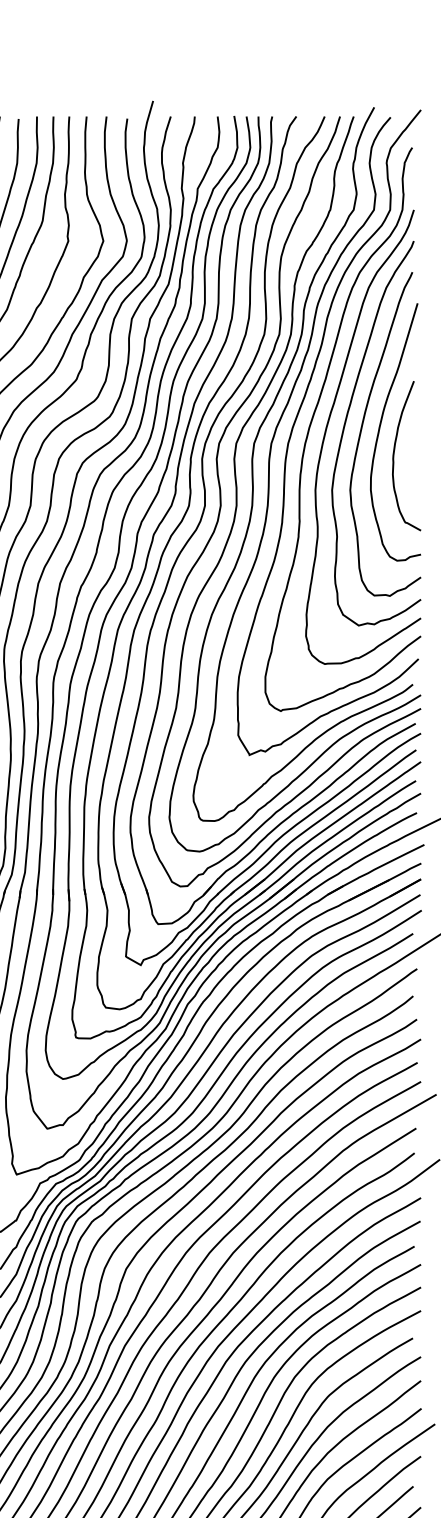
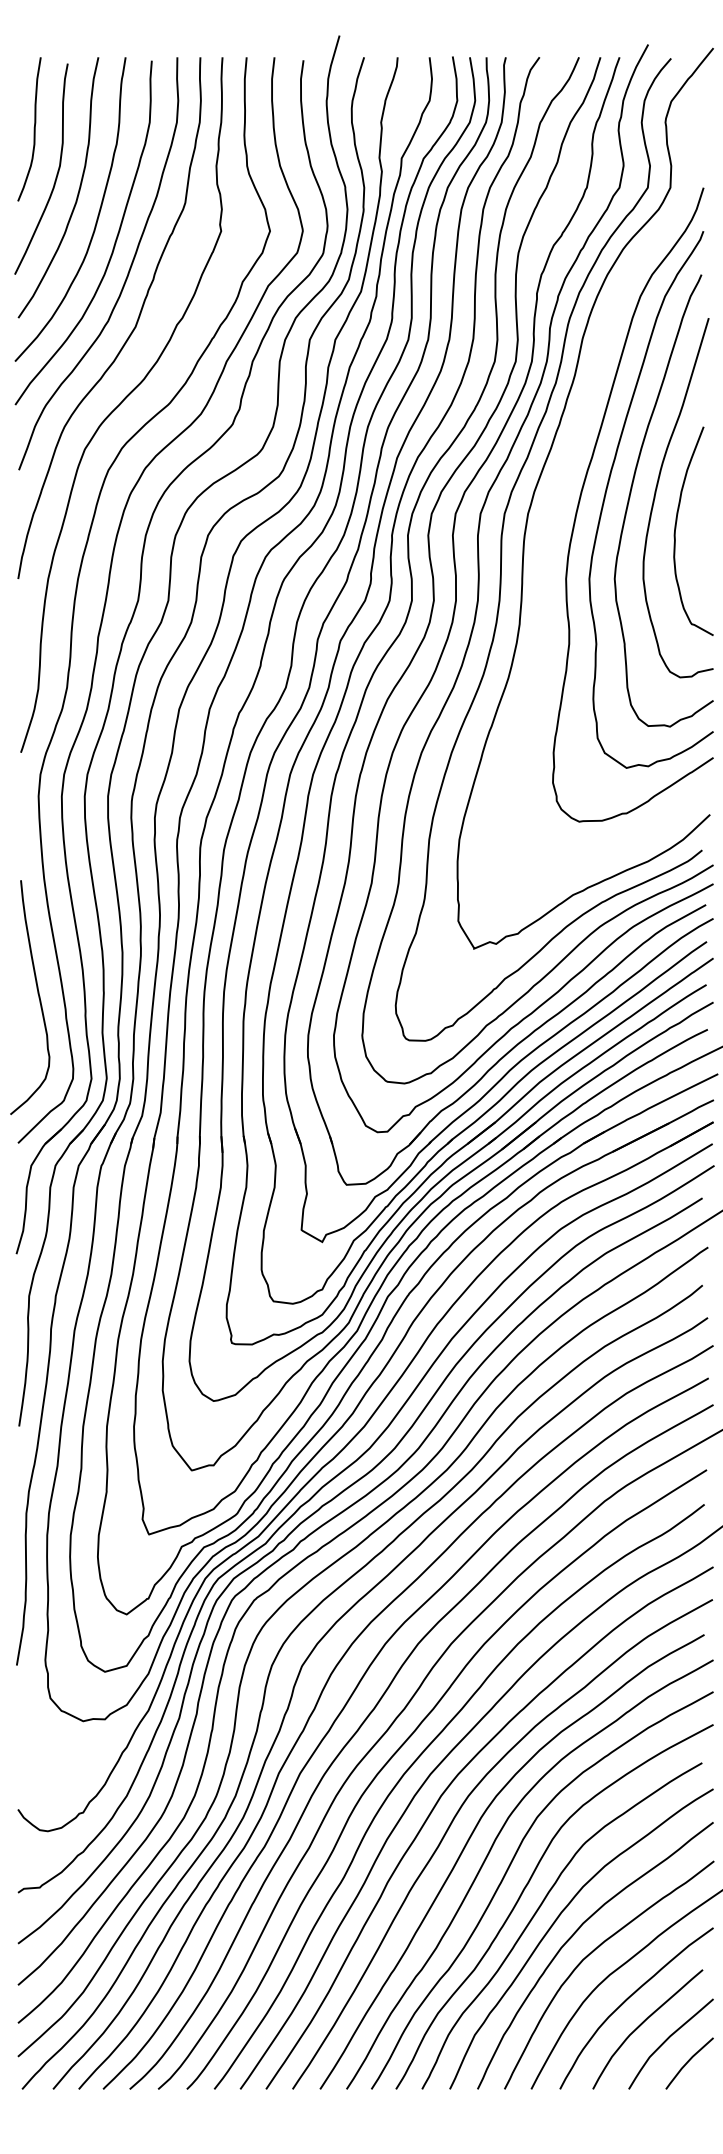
curve: (312, 419) -> (562, 480), removed

